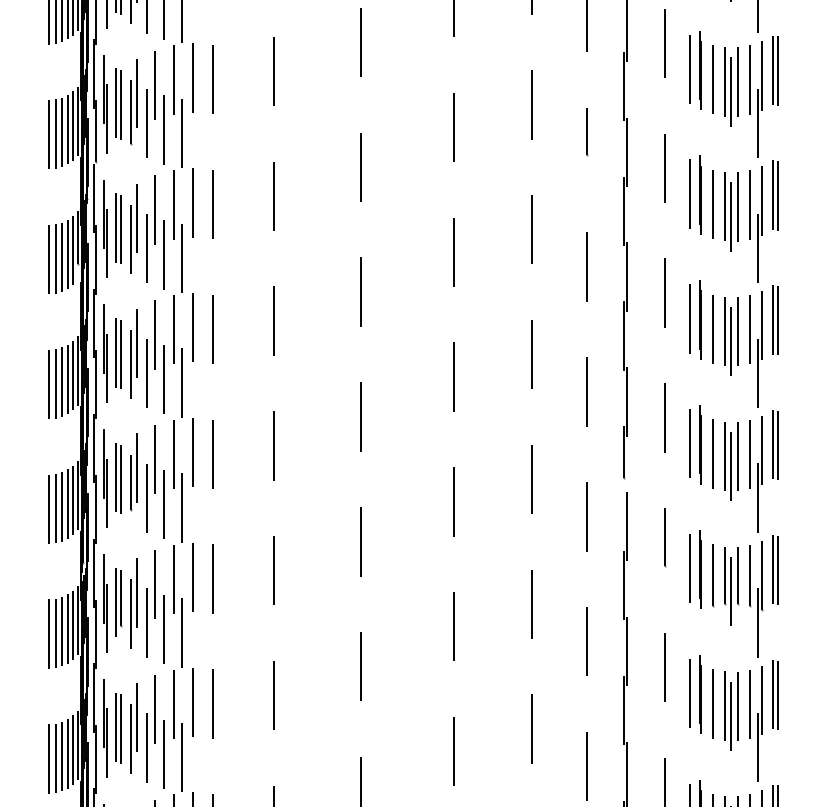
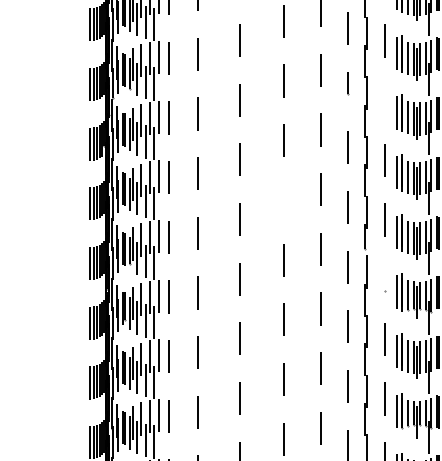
line: (664, 168) -> (384, 100), removed
line: (454, 375) -> (284, 199), removed
line: (664, 536) -> (384, 276), removed

